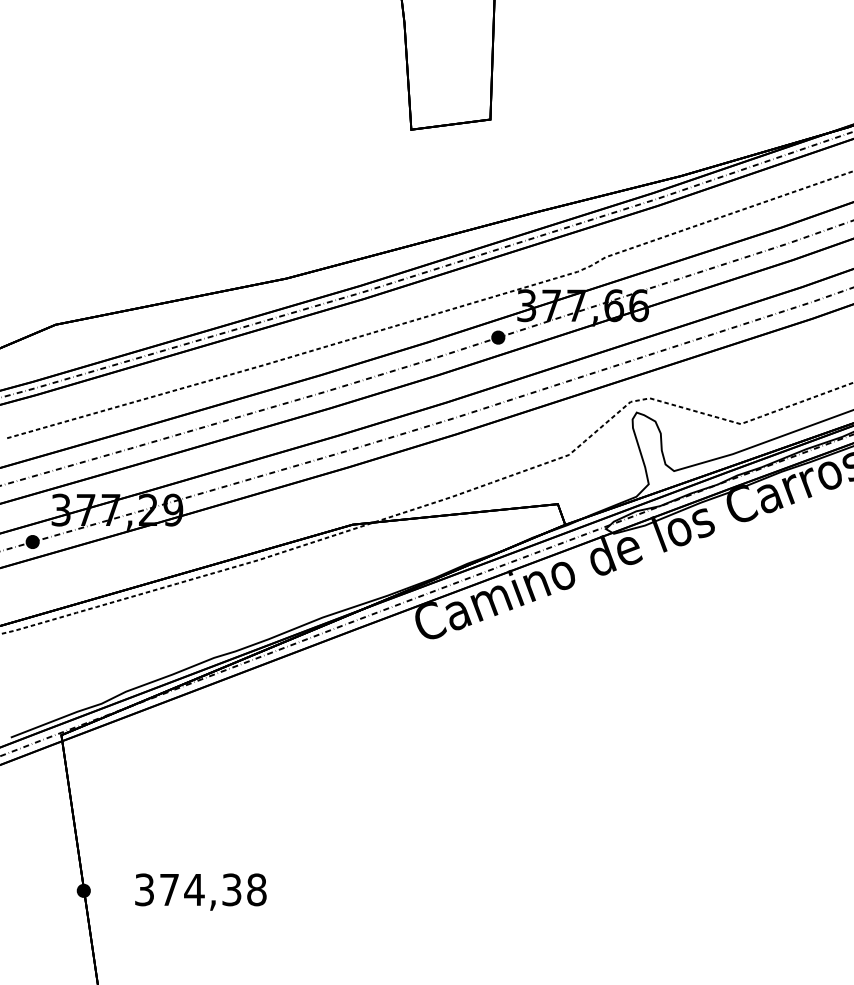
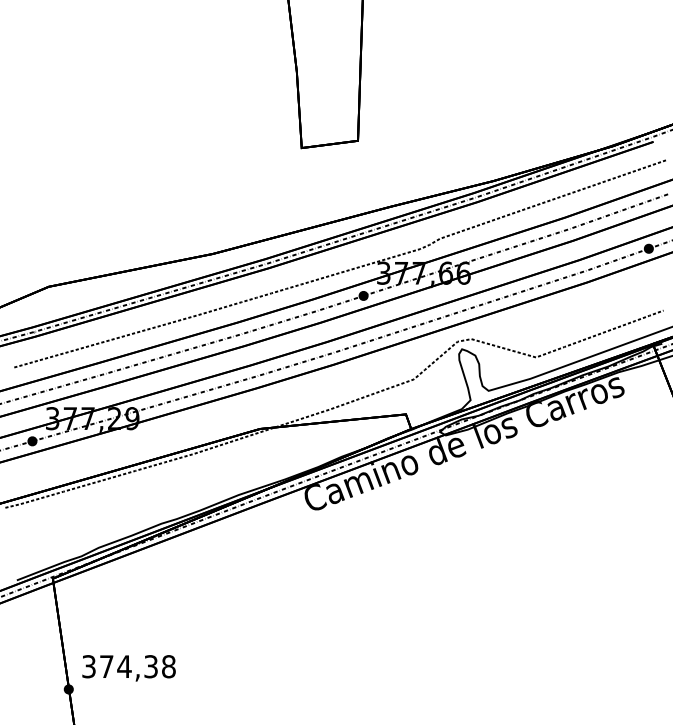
text: (200, 892) -> (128, 668), moved

